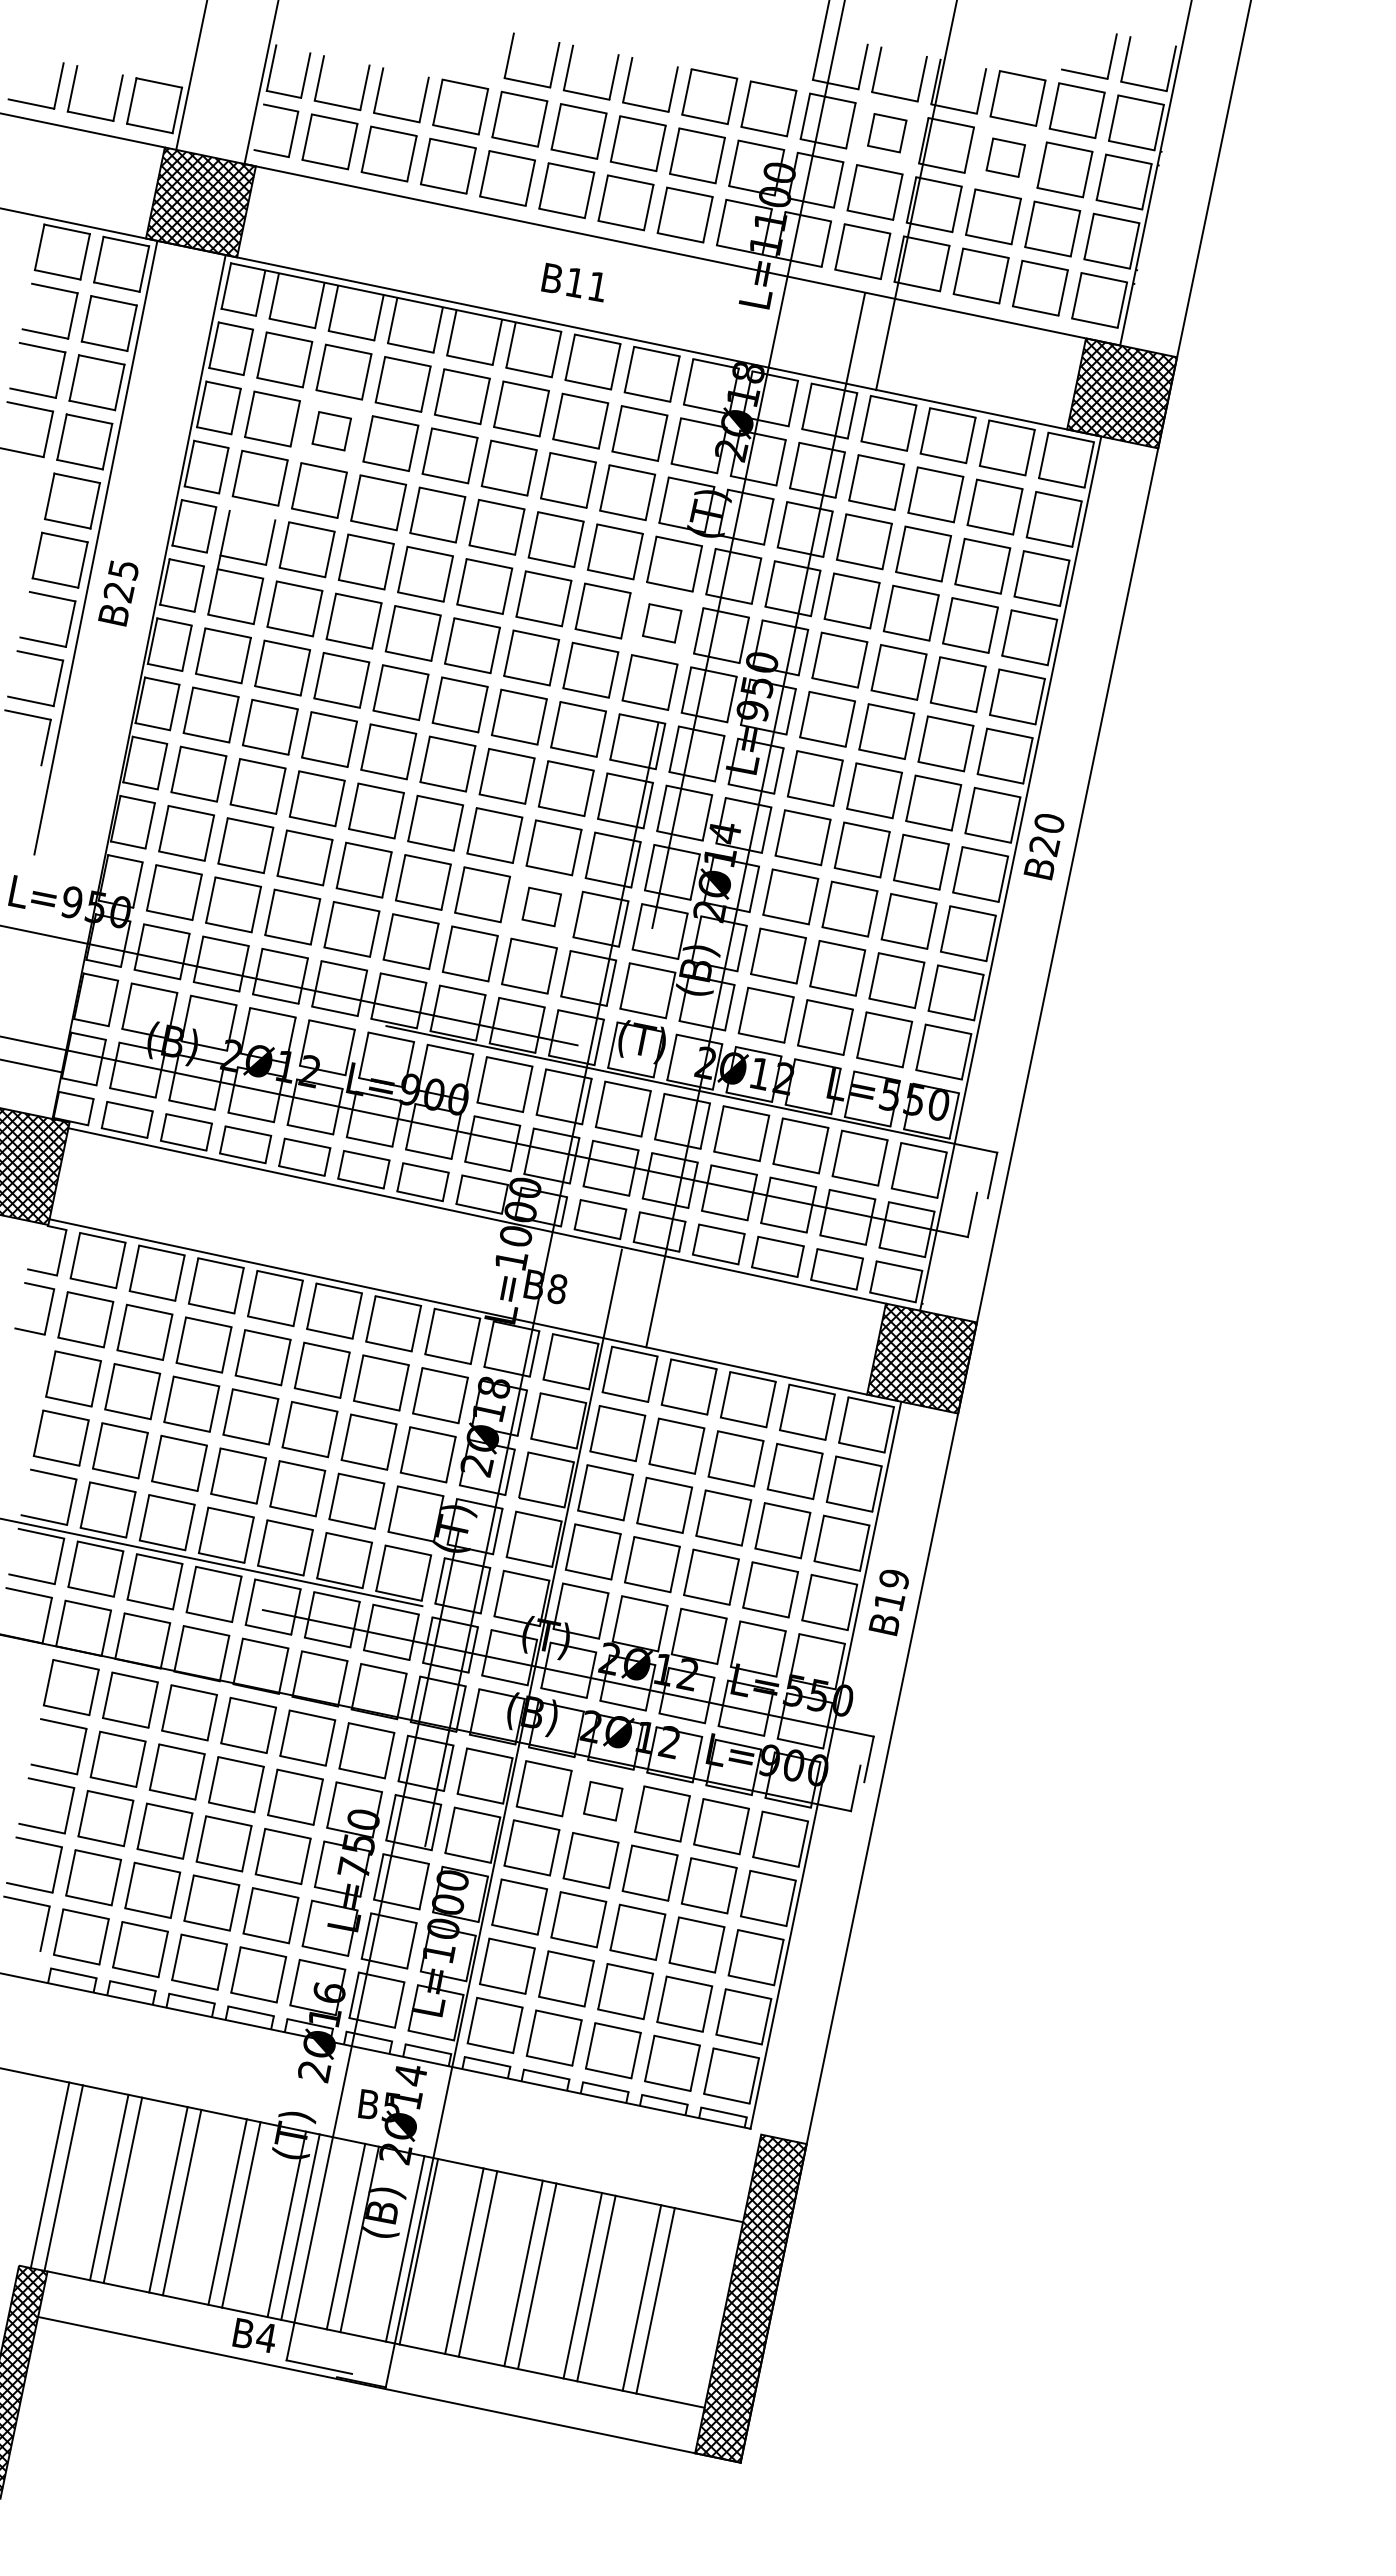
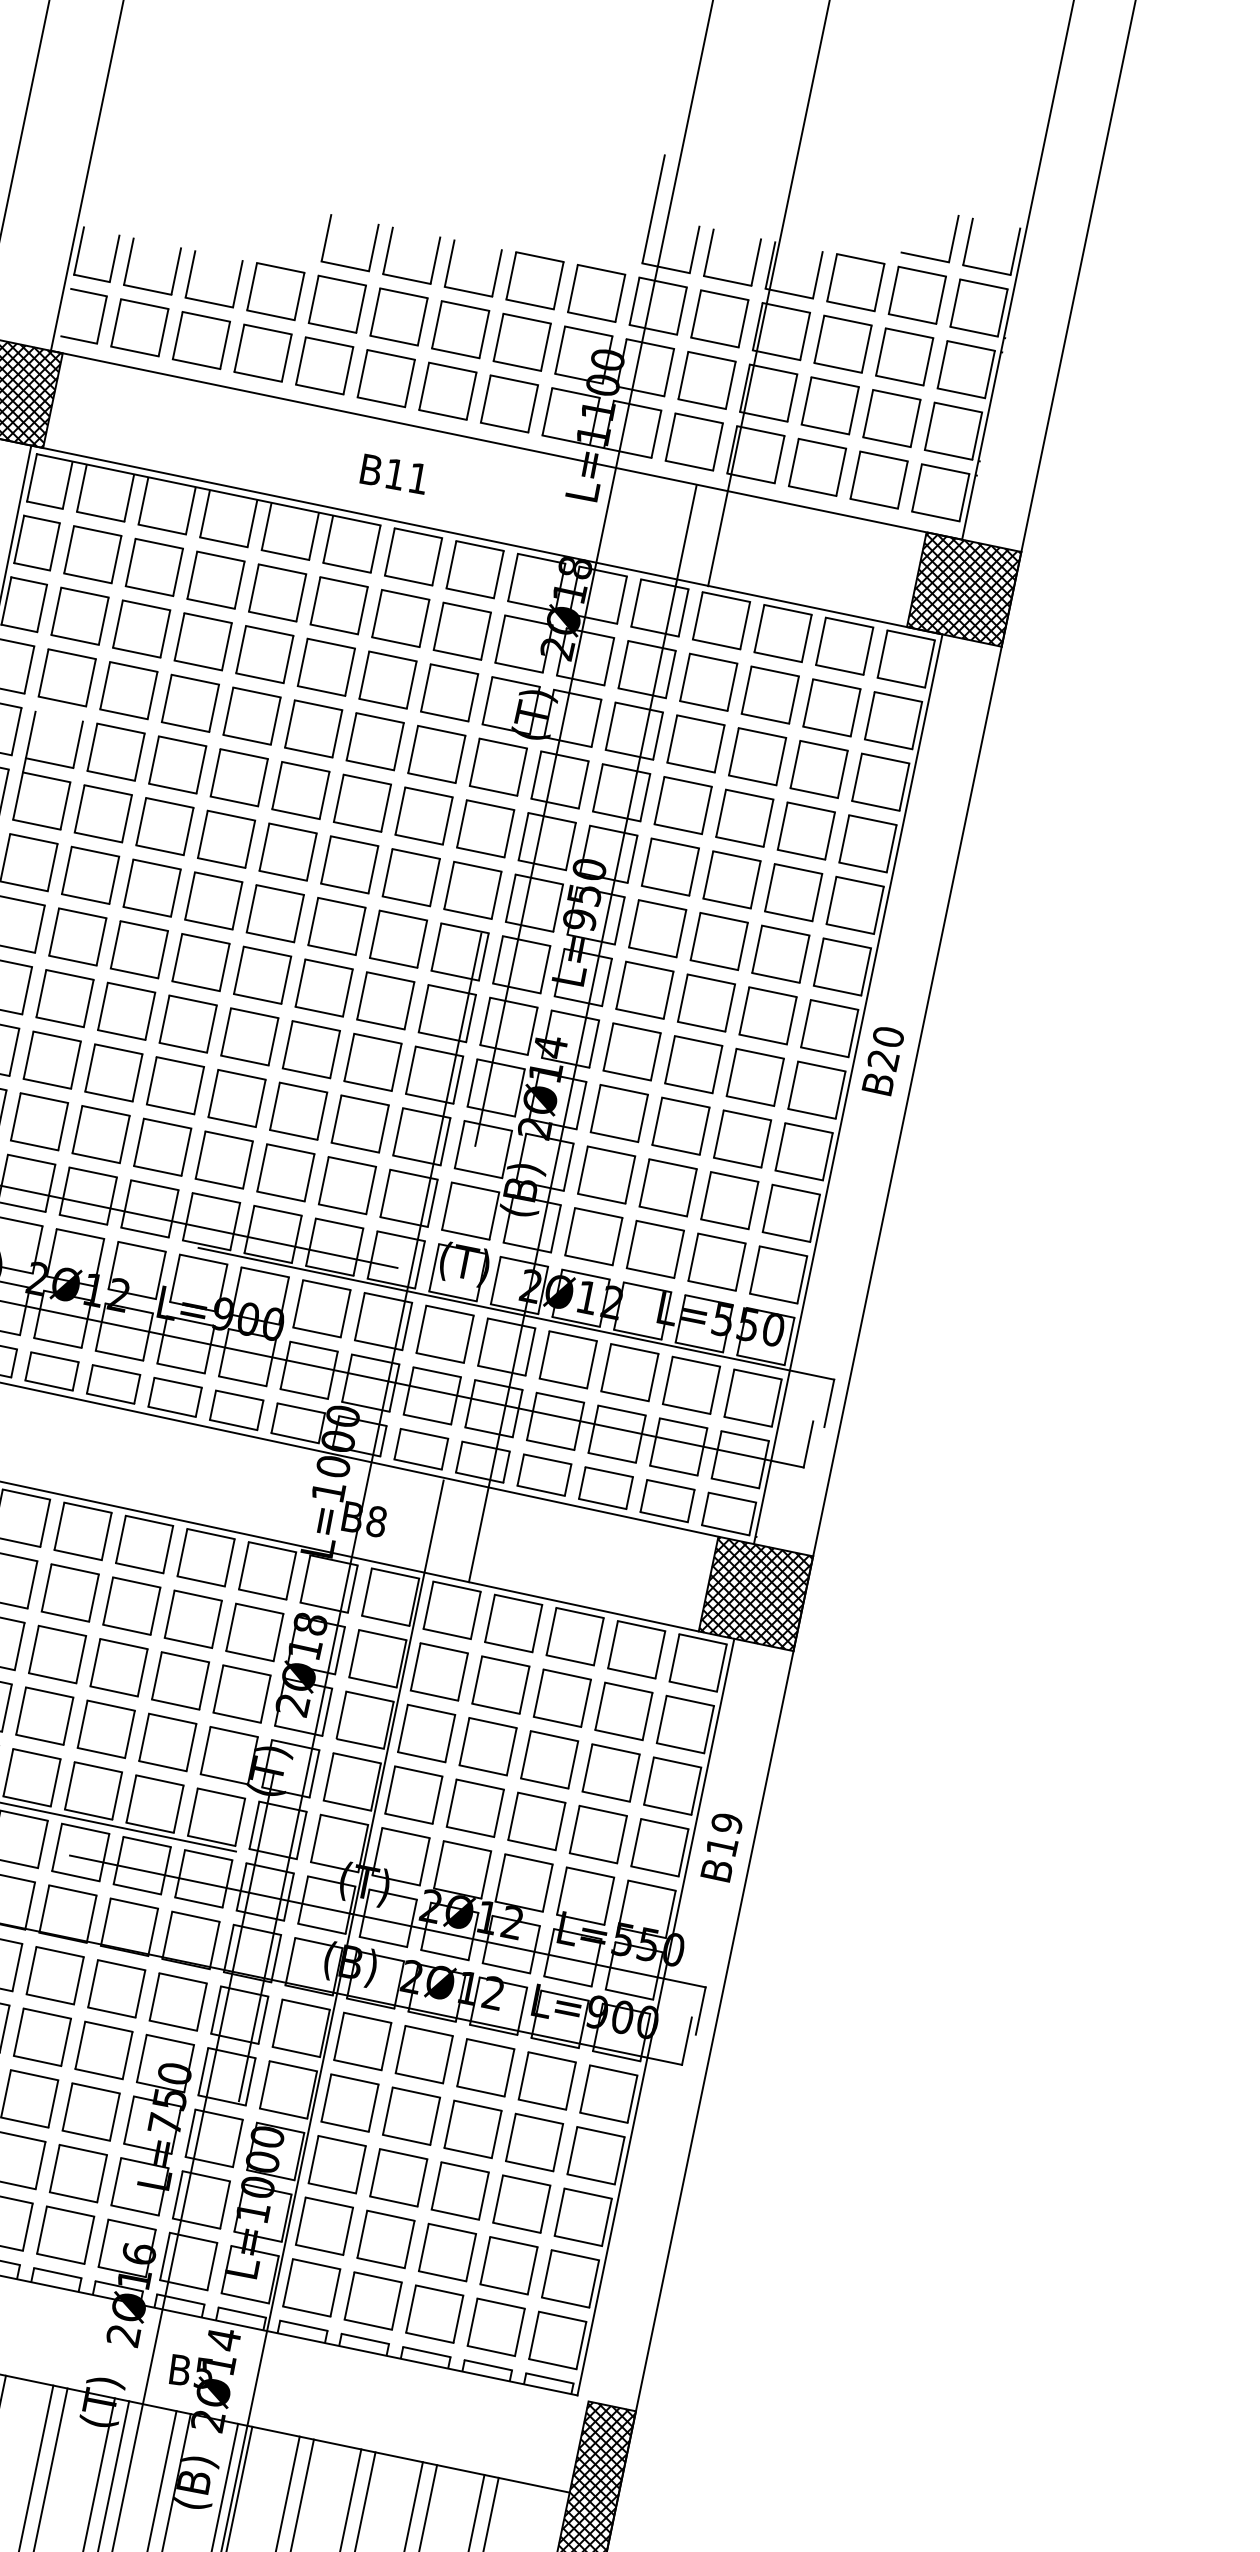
part: (886, 132) -> (718, 318), size x1.43
part: (1005, 157) -> (842, 344), size x1.43
part: (331, 430) -> (141, 628), size x1.43
part: (661, 623) -> (484, 828), size x1.43
part: (541, 906) -> (359, 1123), size x1.43
part: (602, 1800) -> (423, 2053), size x1.43

